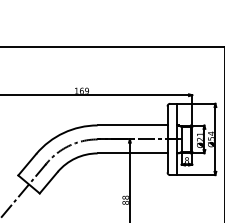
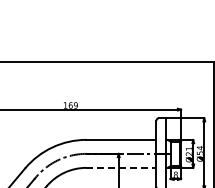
line: (132, 153) -> (121, 167), solid -> dashed

